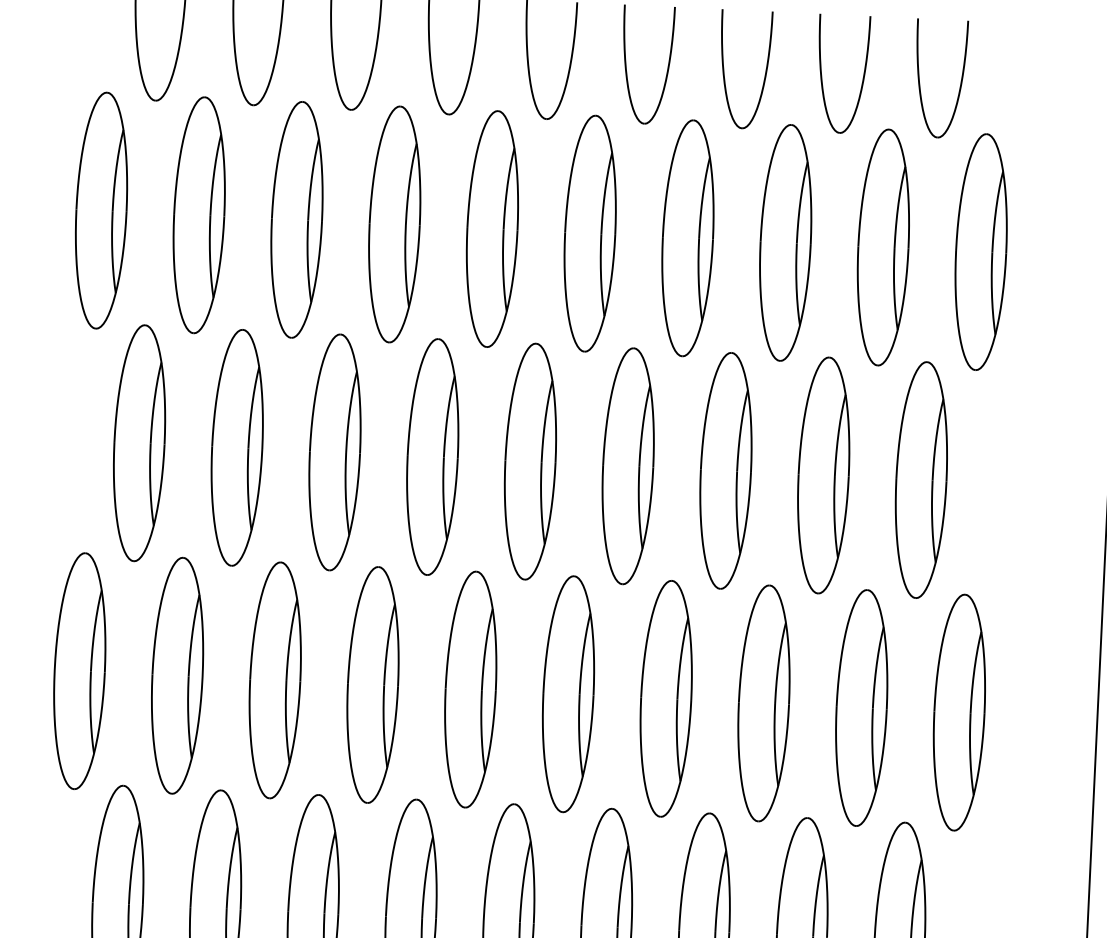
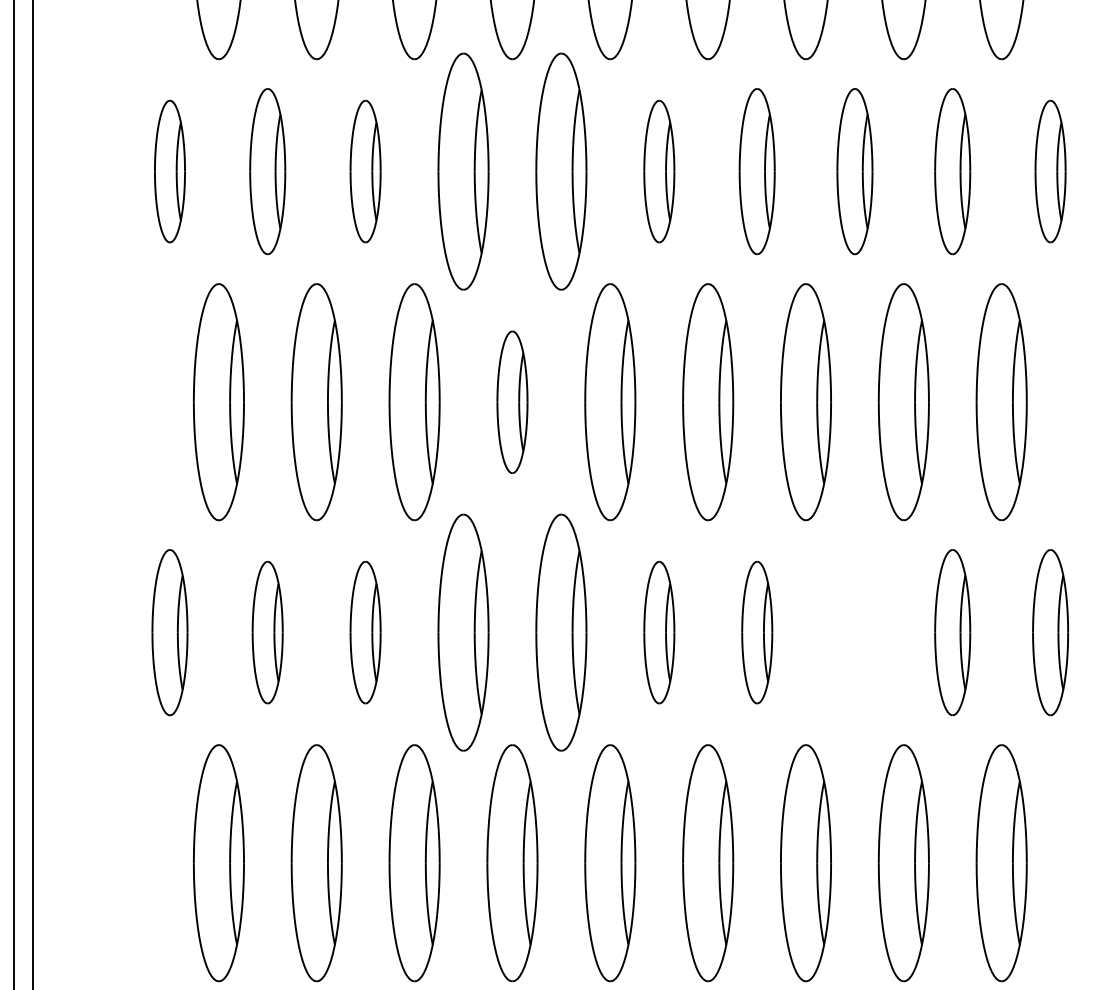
part: (101, 210) -> (169, 171), size x0.6
part: (198, 215) -> (267, 171), size x0.7
part: (296, 219) -> (365, 171), size x0.6
part: (590, 233) -> (659, 171), size x0.6
part: (688, 238) -> (757, 171), size x0.7
part: (785, 242) -> (854, 171), size x0.7
part: (883, 247) -> (952, 171), size x0.7
part: (981, 251) -> (1050, 171), size x0.6
part: (432, 457) -> (512, 402), size x0.6
part: (79, 670) -> (169, 632), size x0.7
part: (177, 675) -> (267, 632), size x0.6
part: (275, 680) -> (365, 632), size x0.6
part: (568, 694) -> (659, 632), size x0.6
part: (666, 698) -> (757, 632), size x0.6
part: (763, 703) -> (854, 632), removed
part: (861, 707) -> (952, 632), size x0.7
part: (959, 712) -> (1050, 632), size x0.7

